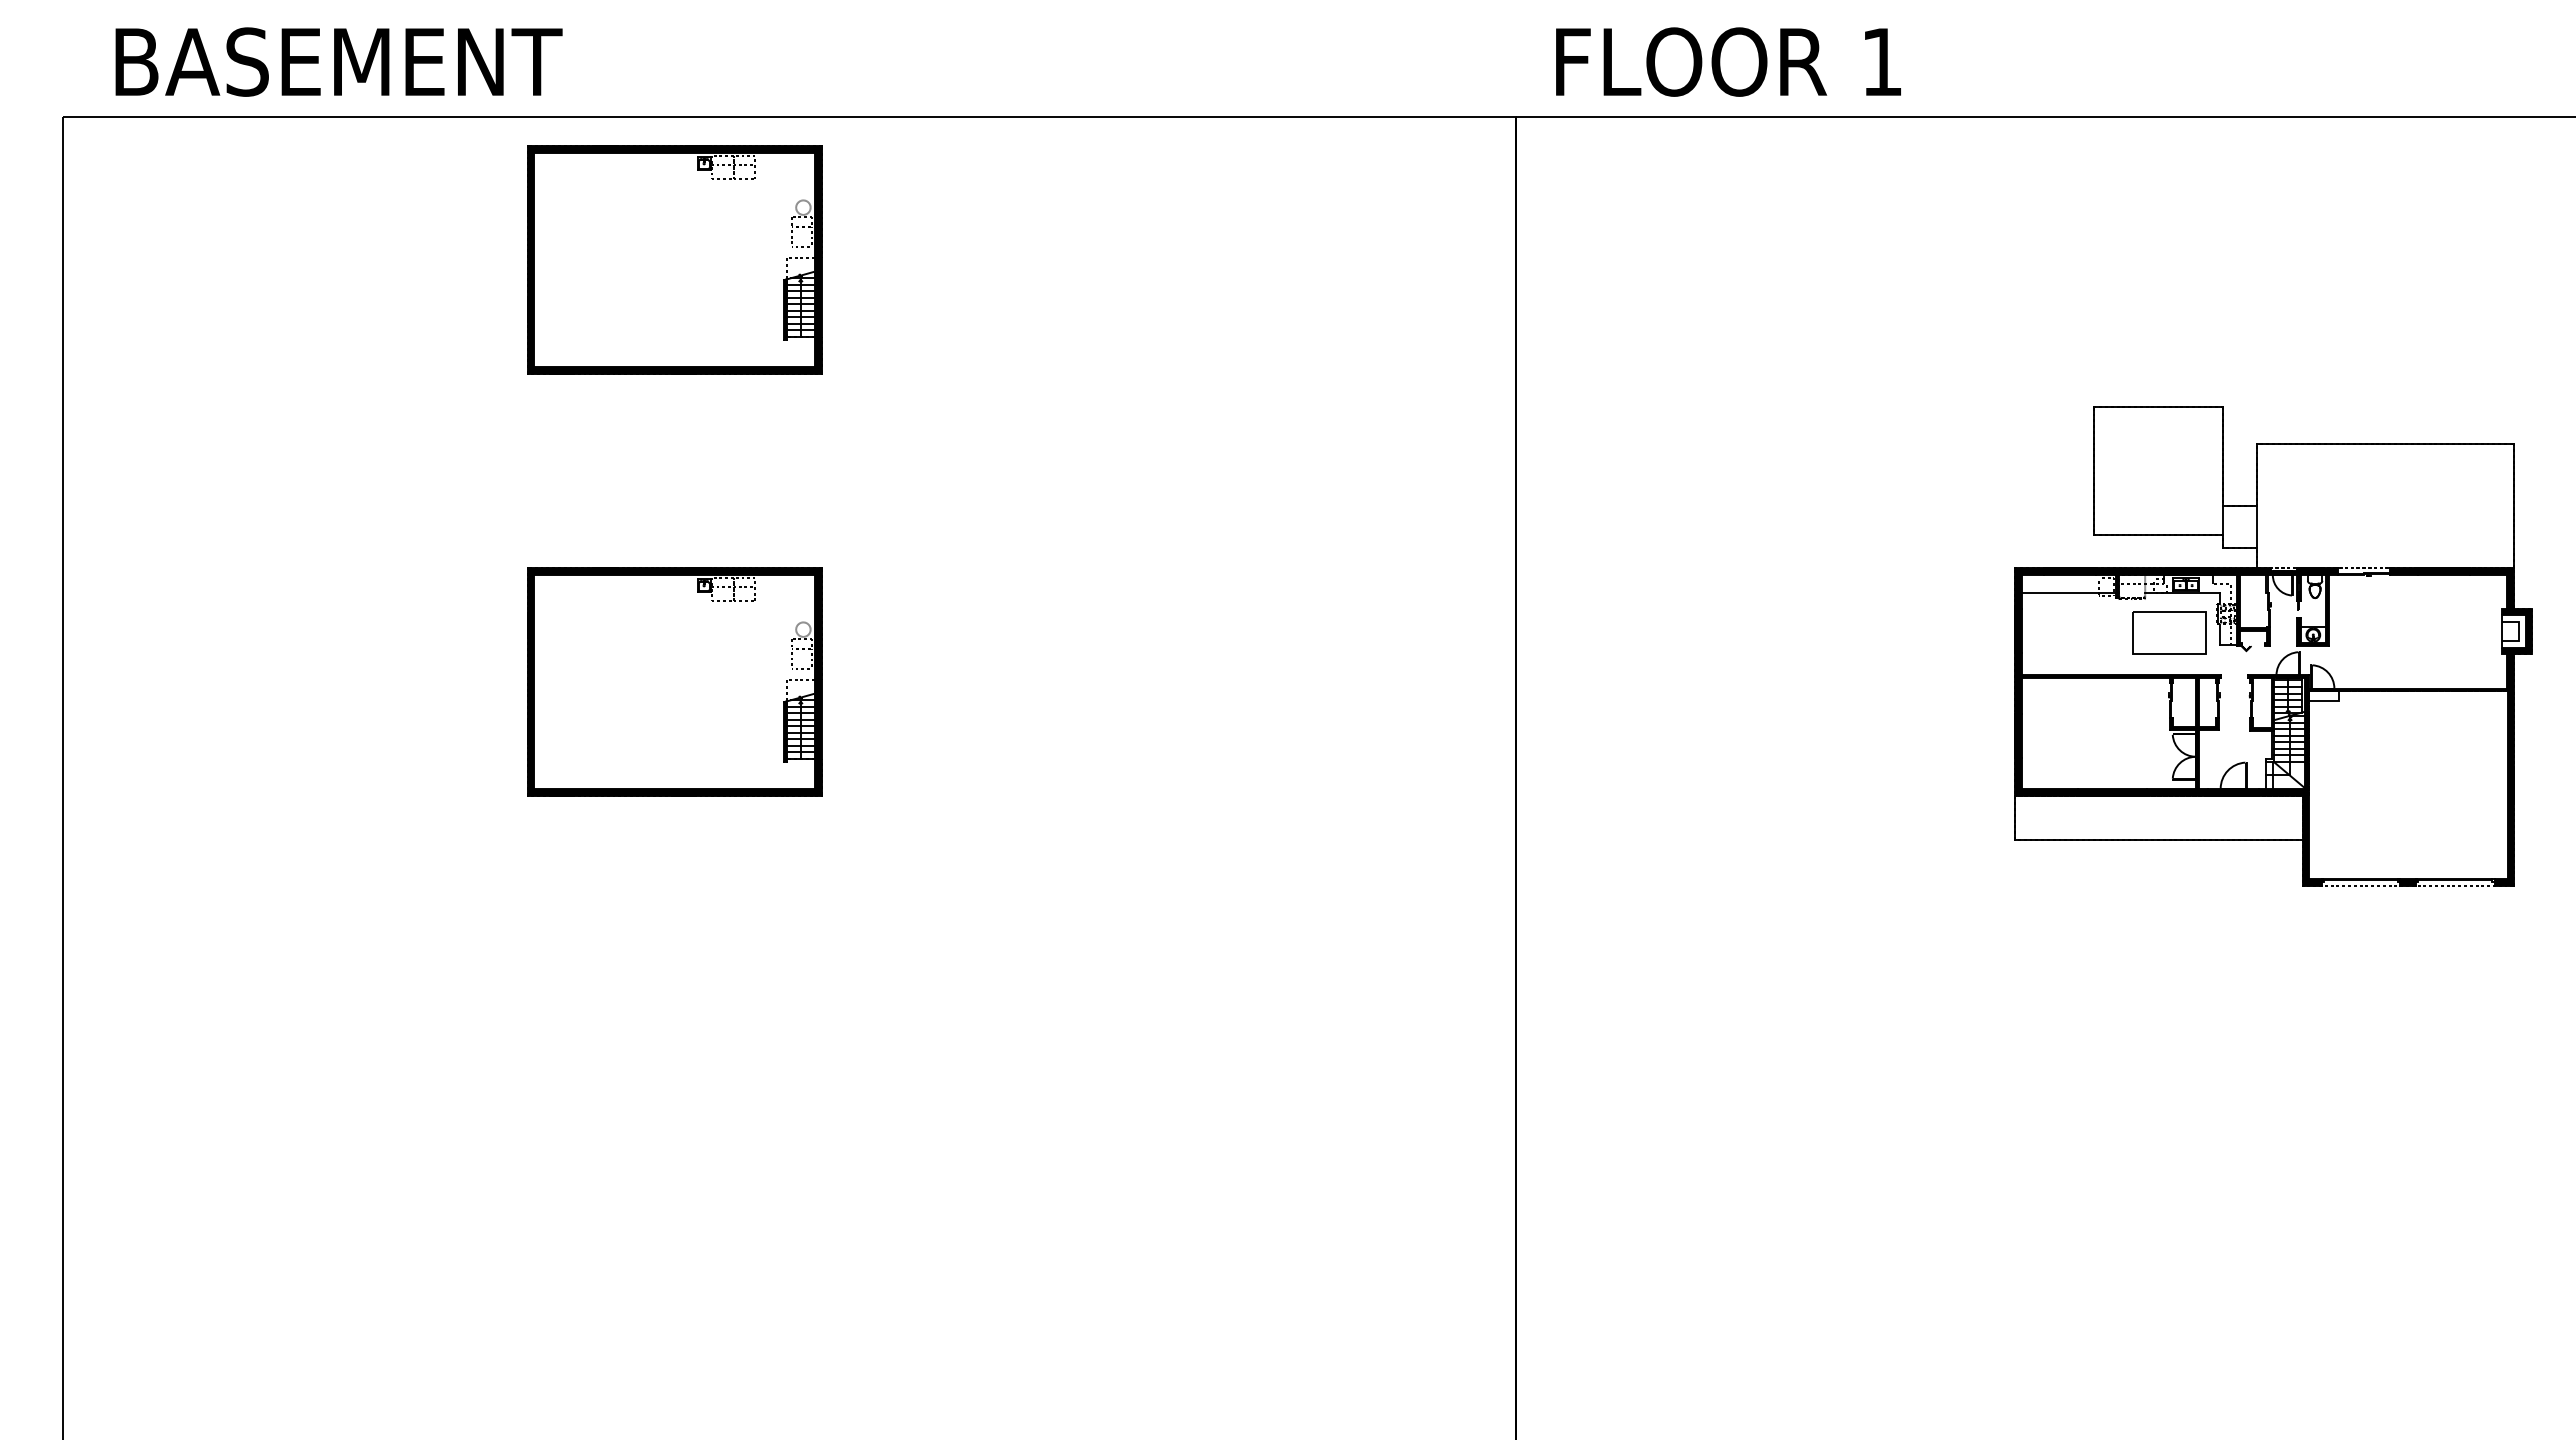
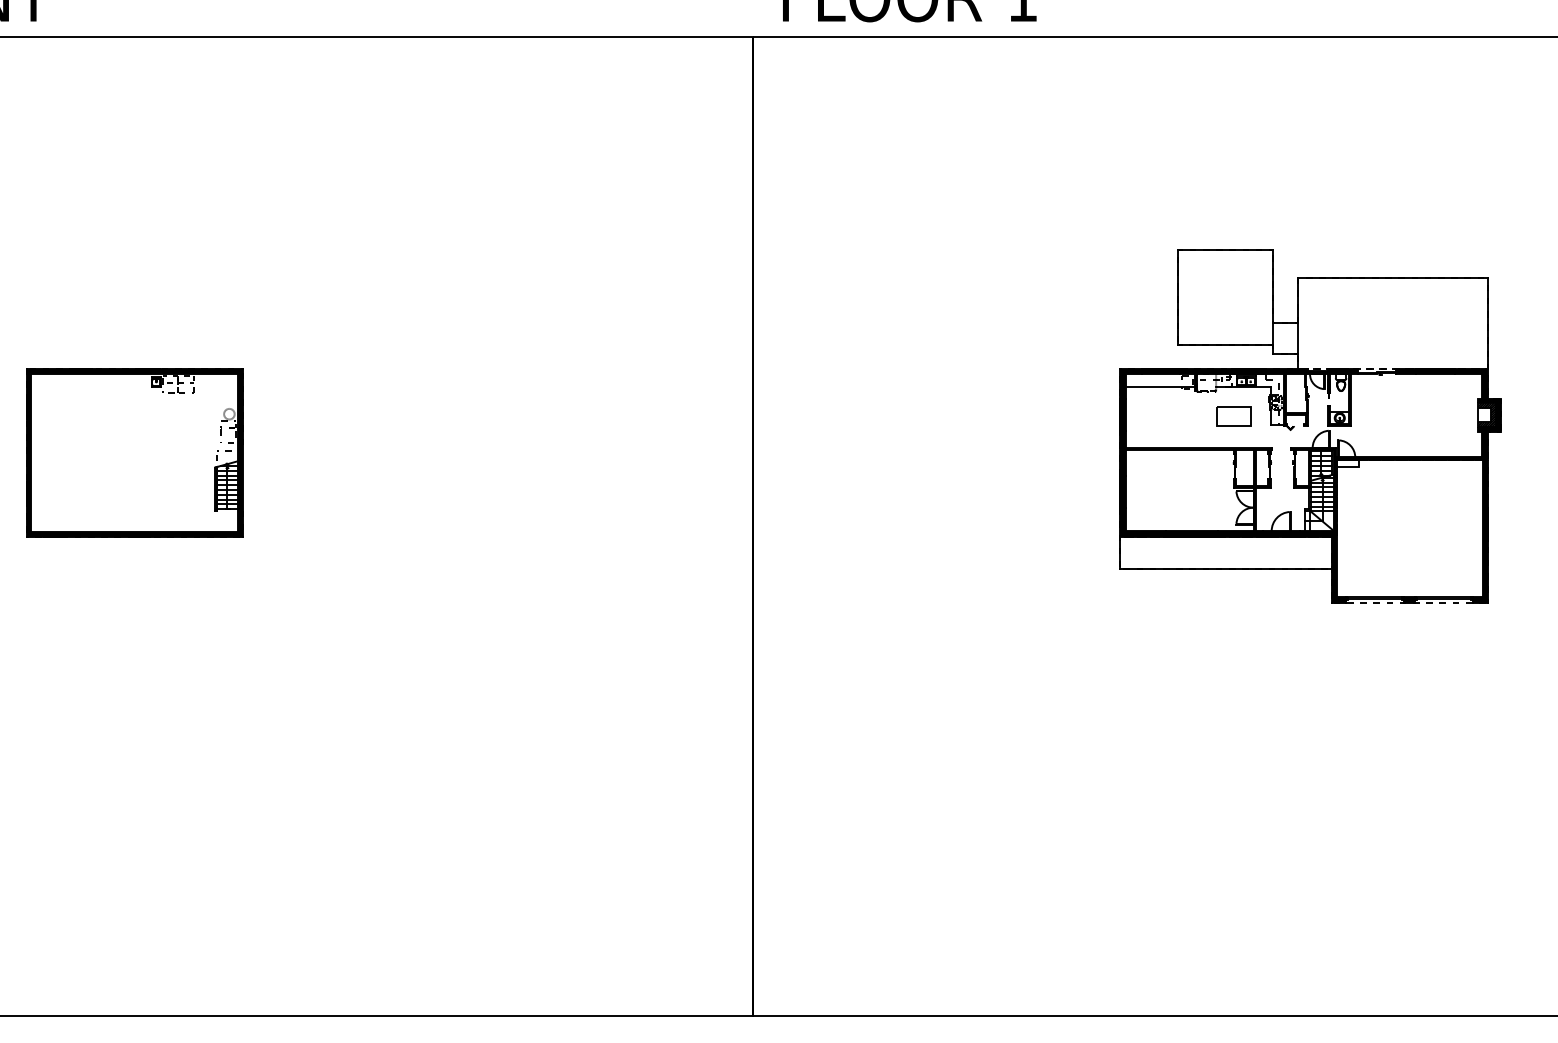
part: (674, 259) -> (134, 141), removed
hatch: (2513, 630) -> (1487, 414), added
part: (2169, 632) -> (1234, 416), size x0.62

